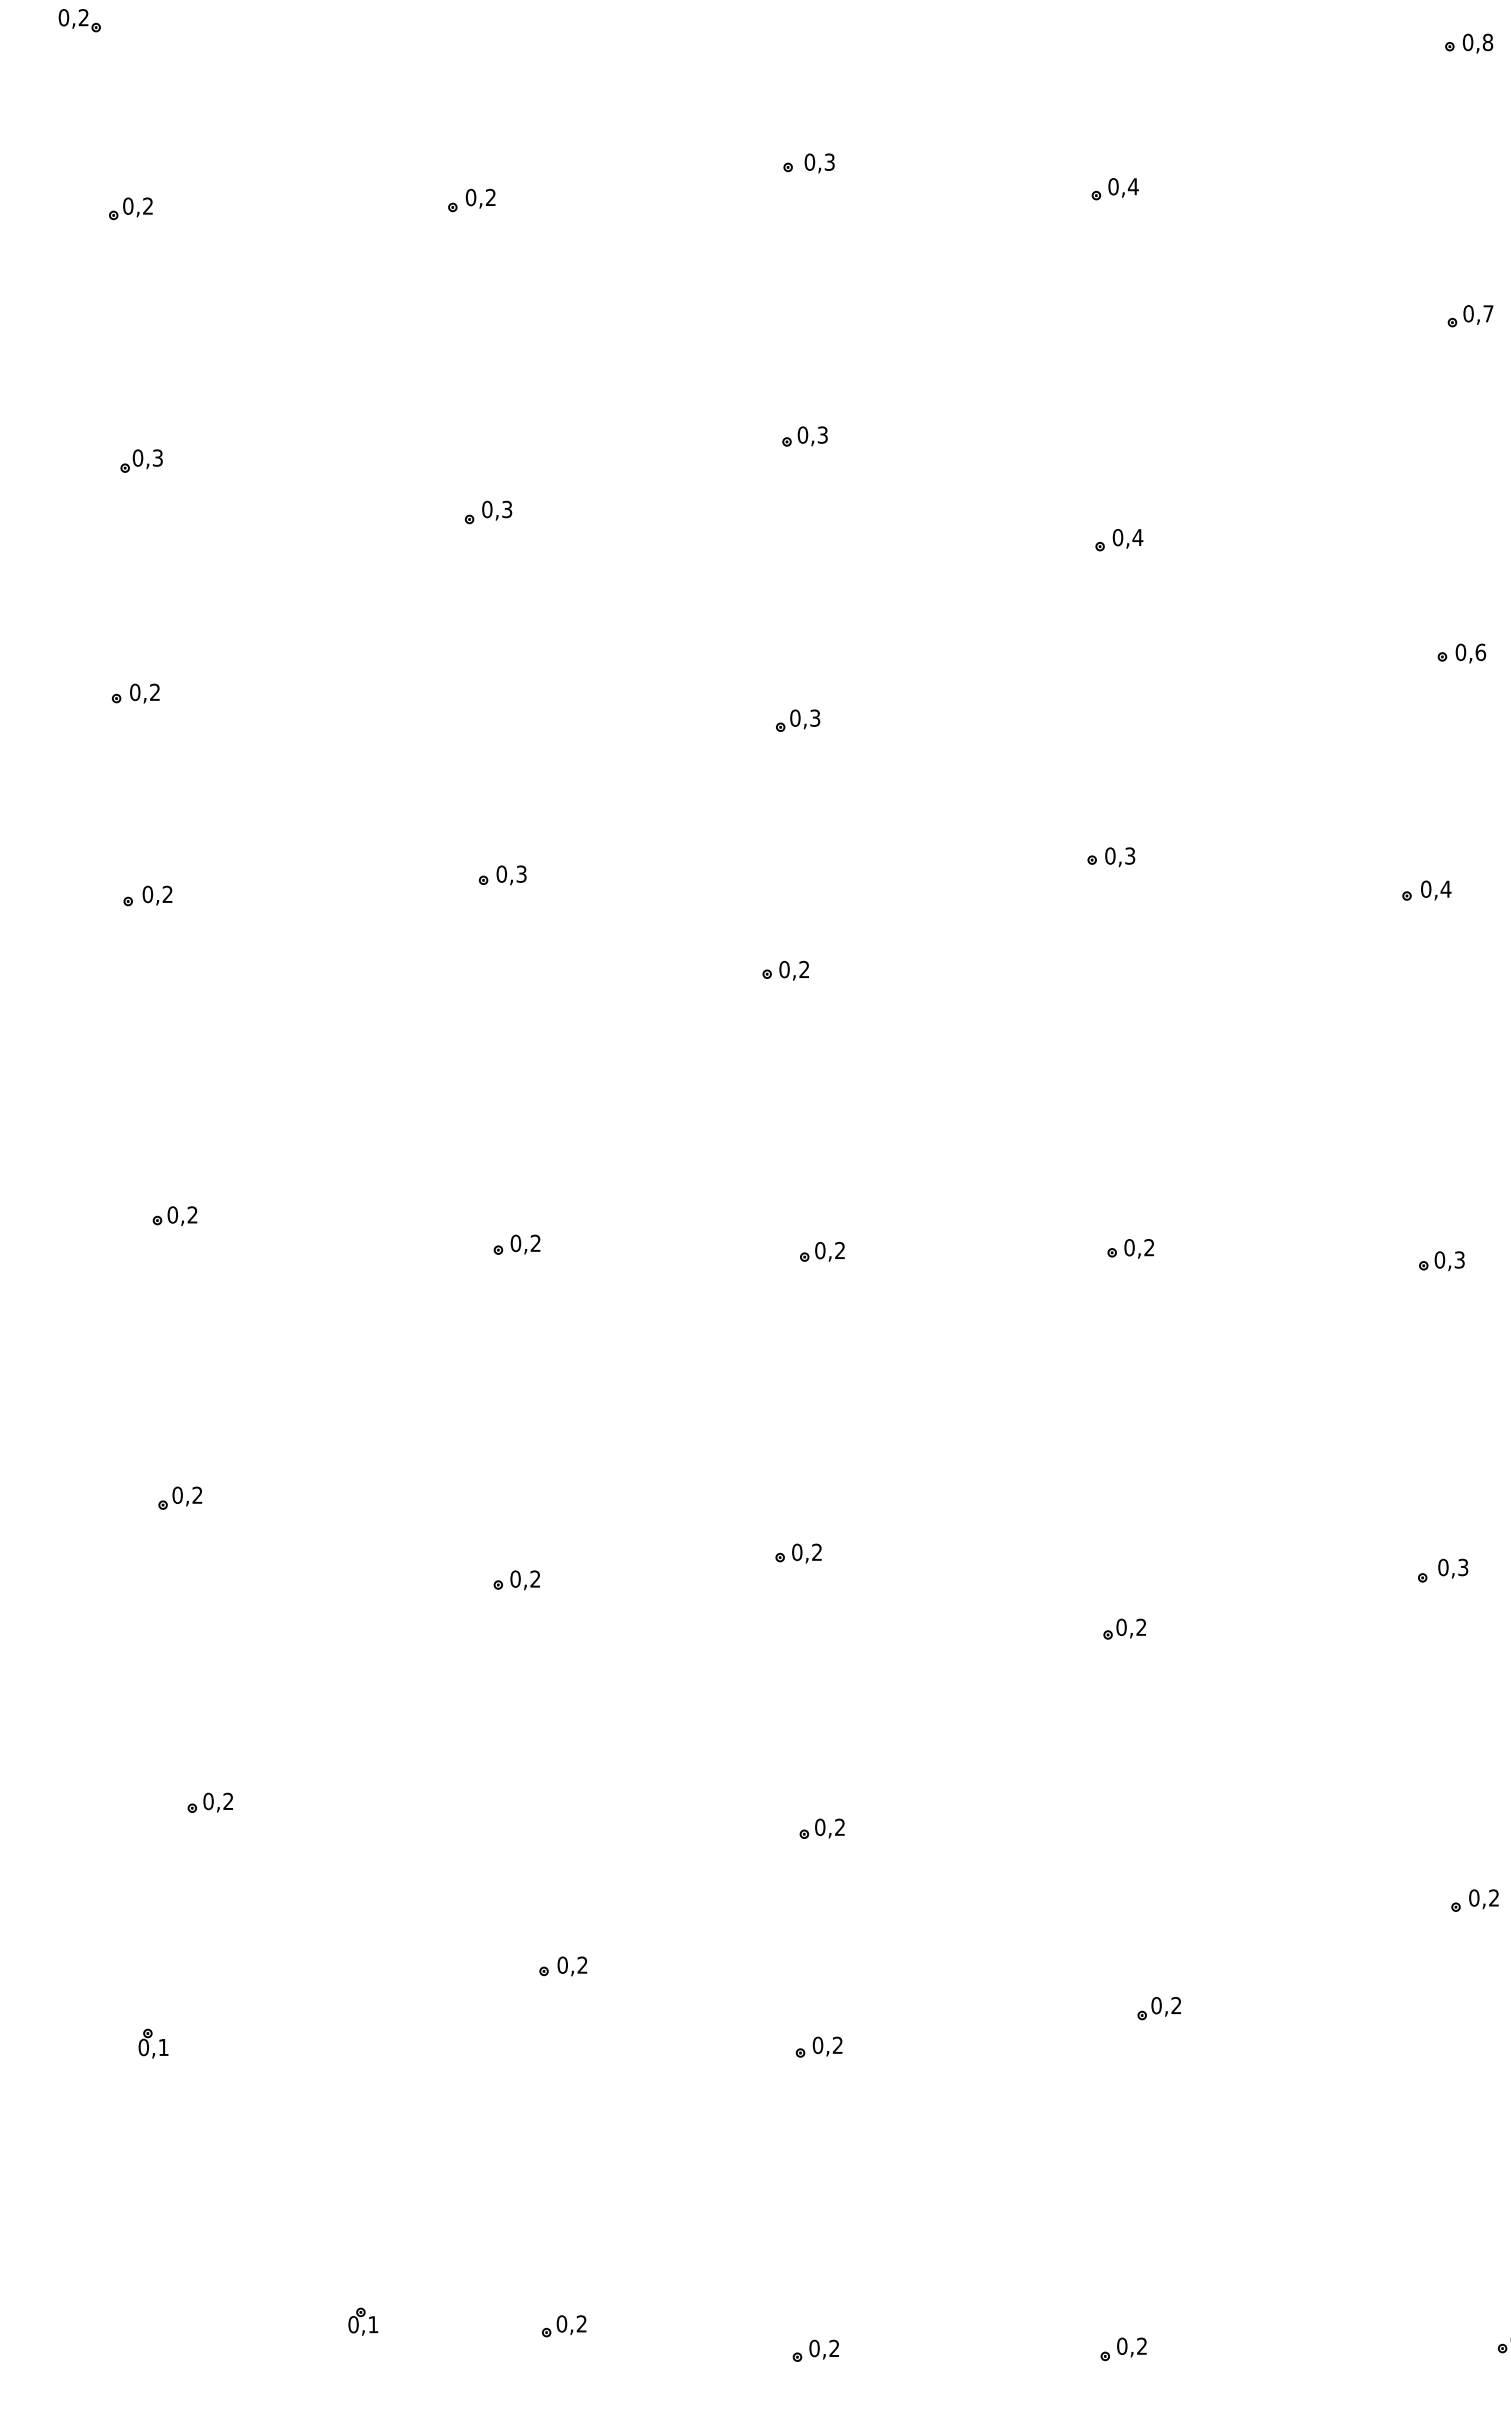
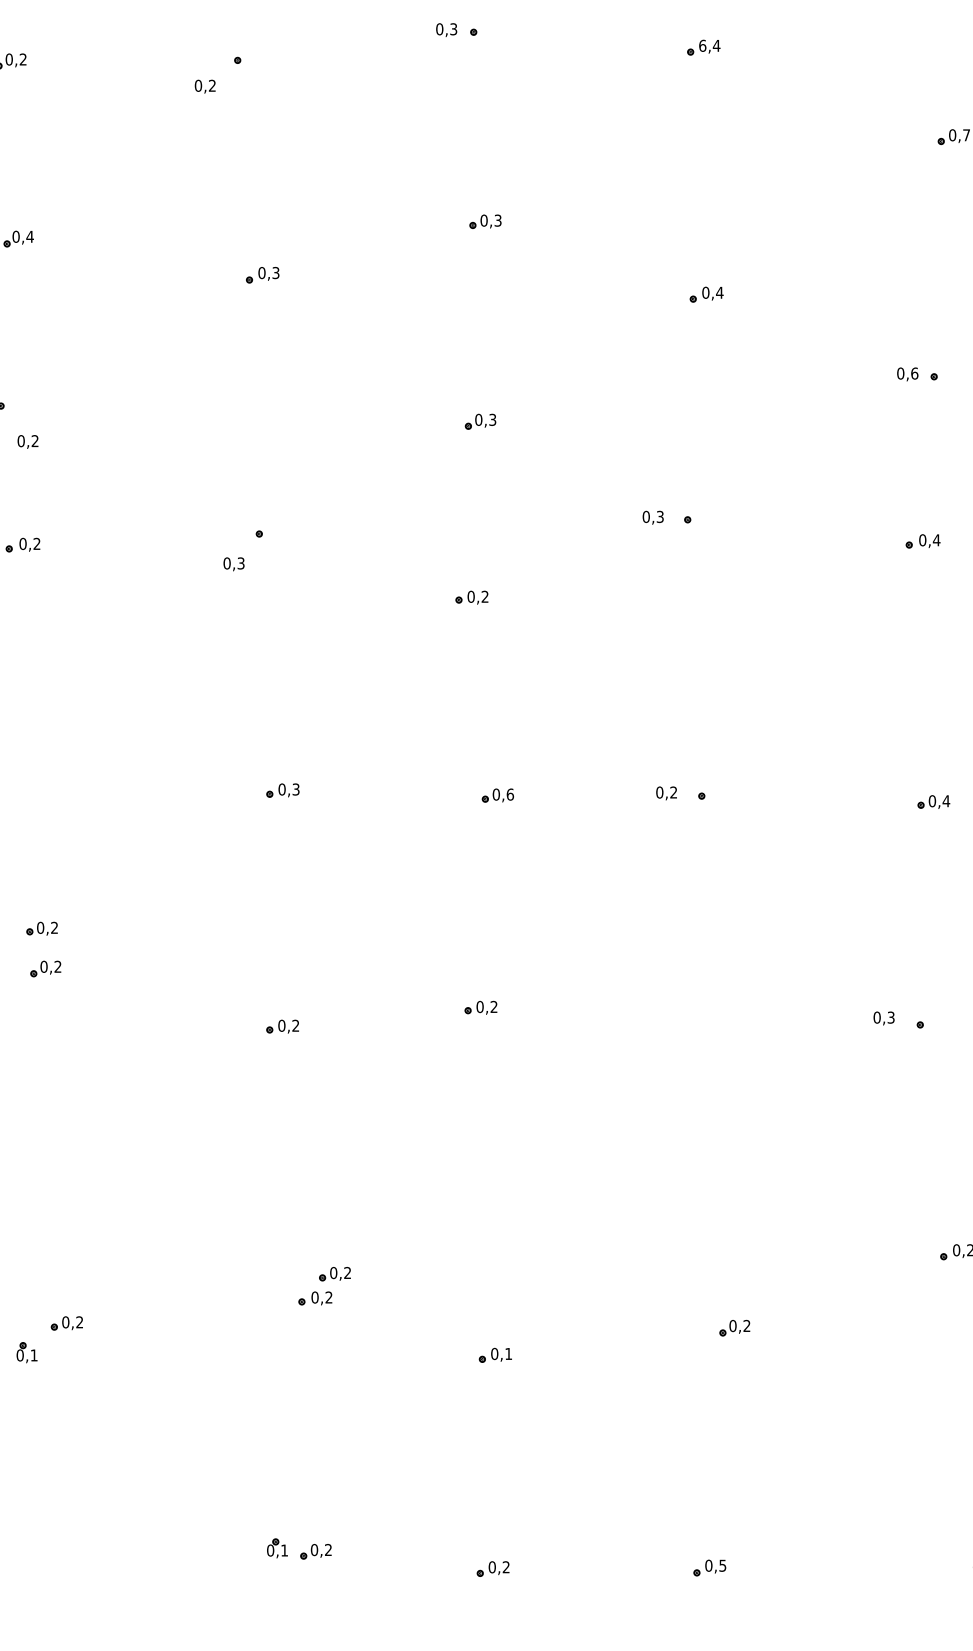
text: (819, 163) -> (446, 30), moved
text: (1113, 186) -> (702, 45), 0,4 -> 6,4
text: (480, 198) -> (205, 86), moved
text: (157, 457) -> (29, 236), 0,3 -> 0,4
text: (1470, 653) -> (907, 374), moved
text: (144, 693) -> (27, 441), moved
text: (1120, 857) -> (653, 517), moved
text: (511, 875) -> (233, 564), moved
part: (174, 1216) -> (41, 928), moved
text: (535, 1243) -> (295, 789), 0,2 -> 0,3
text: (1138, 1248) -> (666, 793), moved
text: (840, 1250) -> (510, 794), 0,2 -> 0,6
text: (1459, 1259) -> (946, 800), 0,3 -> 0,4
text: (1453, 1568) -> (884, 1018), moved
part: (1124, 1628) -> (710, 1060), removed
part: (209, 1802) -> (66, 1323), moved
part: (821, 1828) -> (334, 1273), moved
text: (837, 2044) -> (508, 1353), 0,2 -> 0,1
part: (363, 2321) -> (277, 1548), moved
text: (1141, 2345) -> (722, 1565), 0,2 -> 0,5

